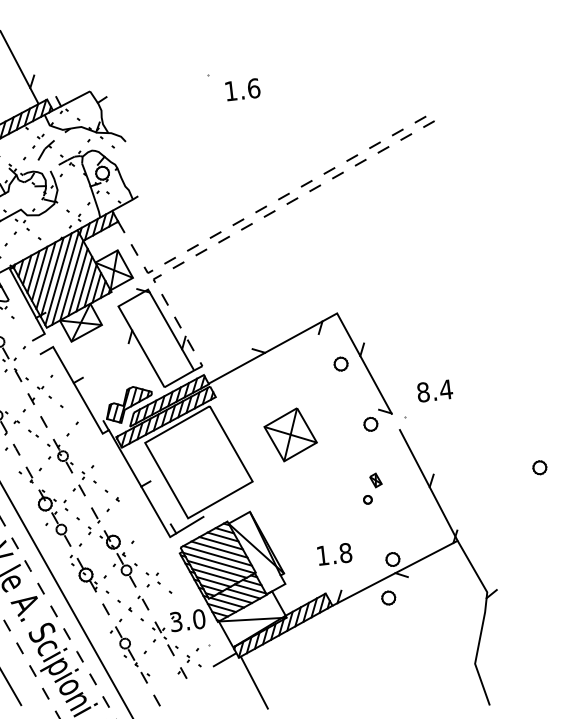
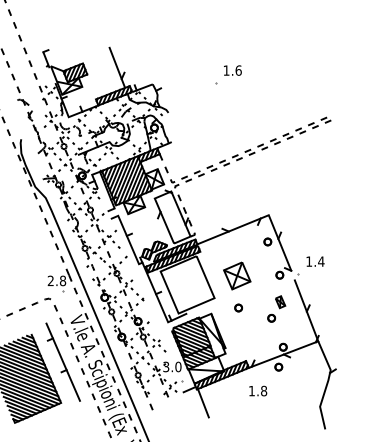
text: (242, 89) -> (232, 70), moved
text: (423, 392) -> (309, 261), 8.4 -> 1.4
part: (539, 466) -> (238, 307), moved
part: (371, 487) -> (276, 308), size x1.67
text: (335, 553) -> (258, 390), moved

